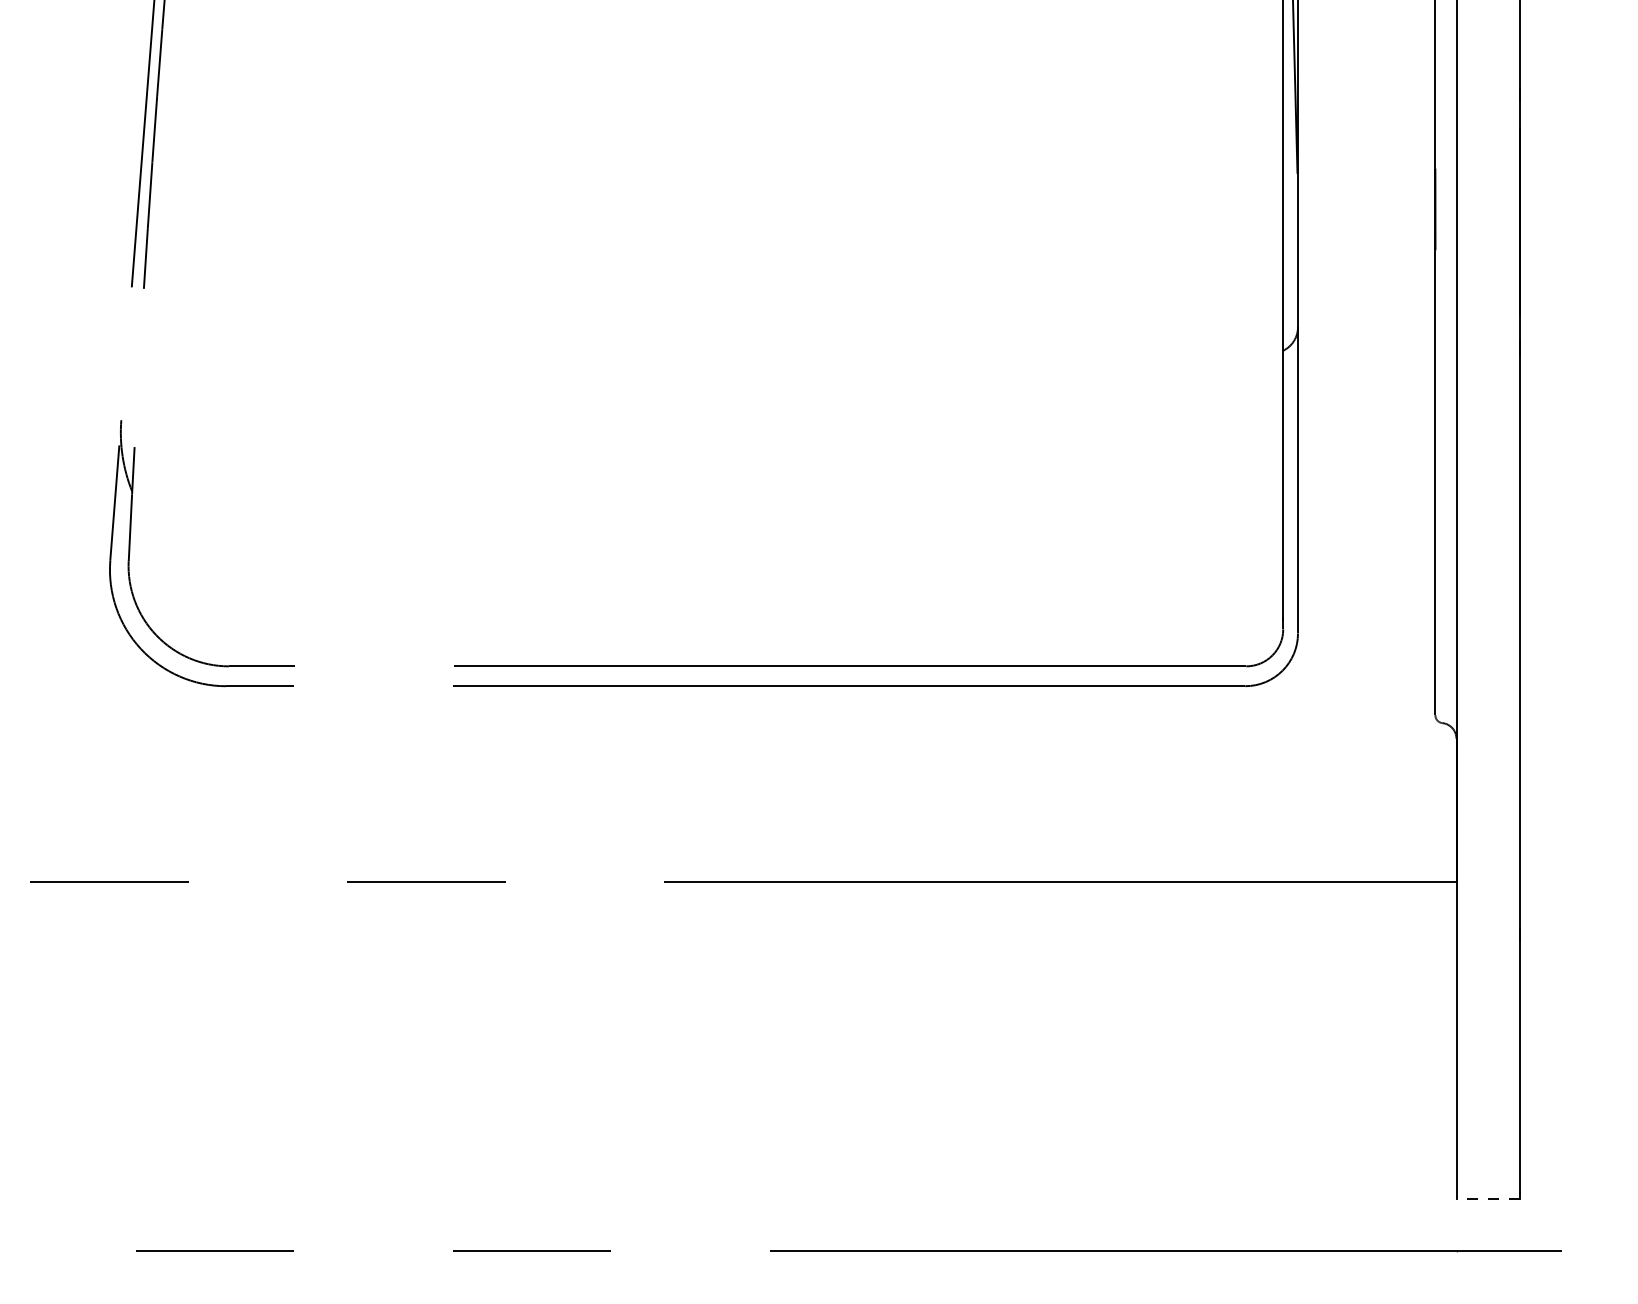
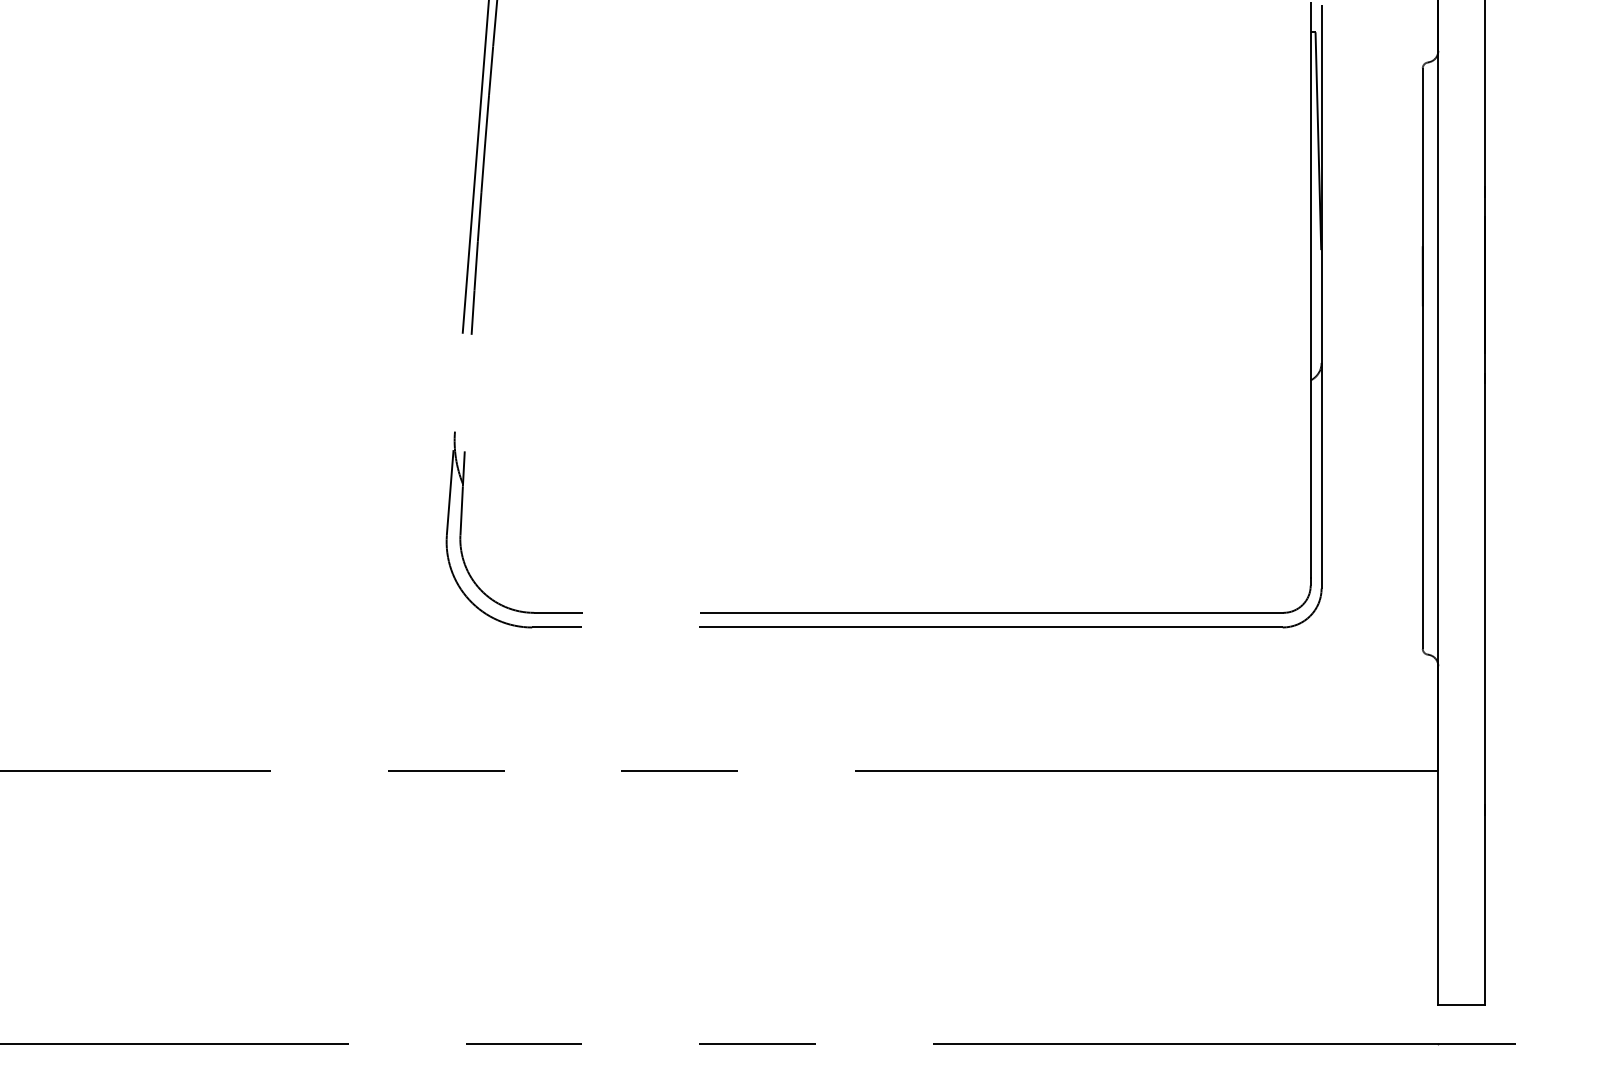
line: (1487, 1198) -> (1461, 1004), dashed -> solid

